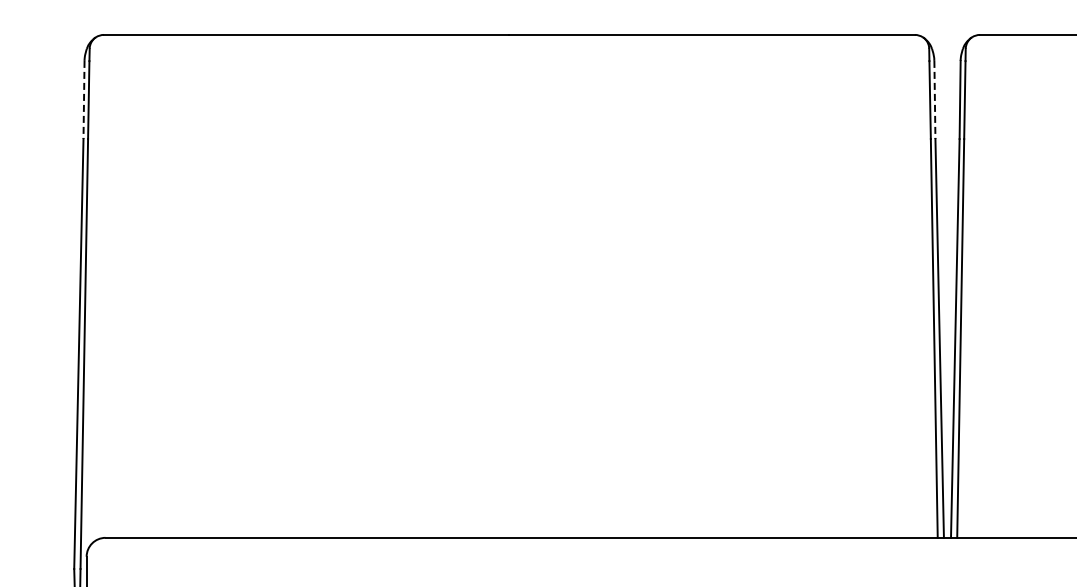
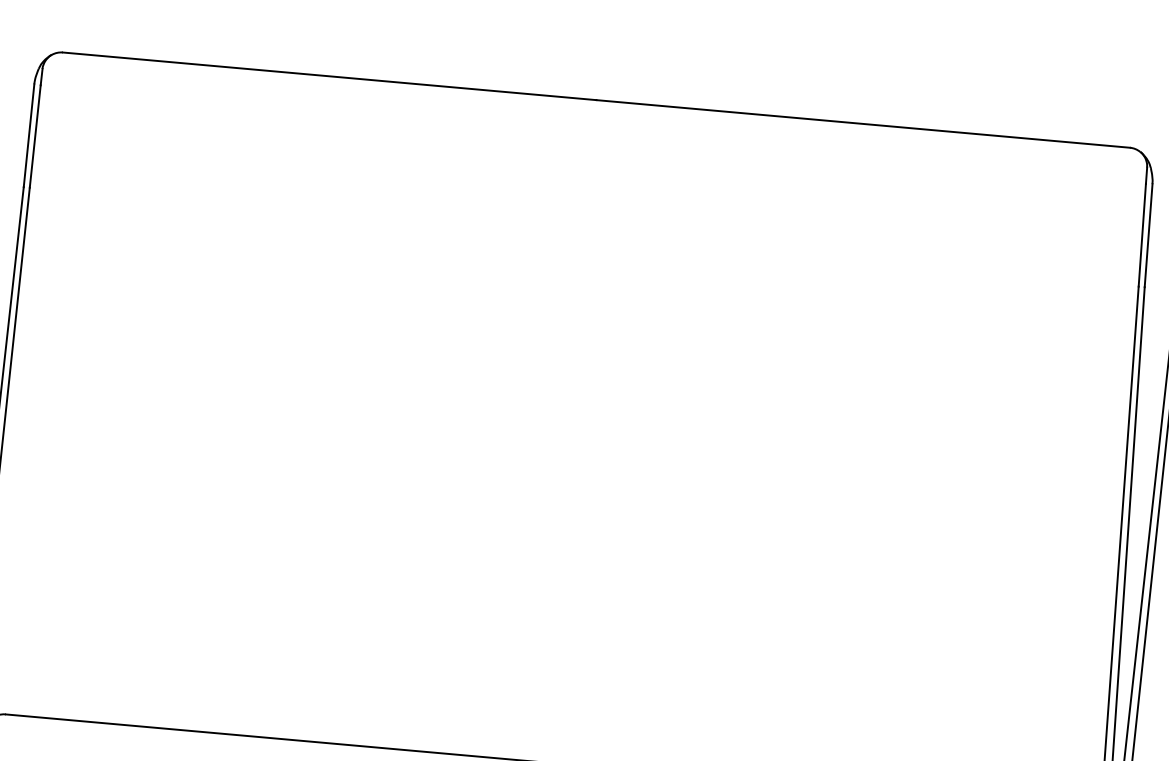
line: (84, 100) -> (29, 136), dashed -> solid
line: (934, 100) -> (1148, 236), dashed -> solid

